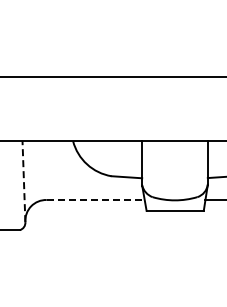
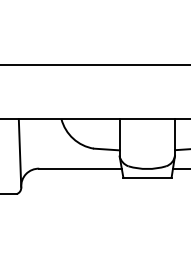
line: (23, 181) -> (19, 153), dashed -> solid
line: (95, 199) -> (80, 168), dashed -> solid

